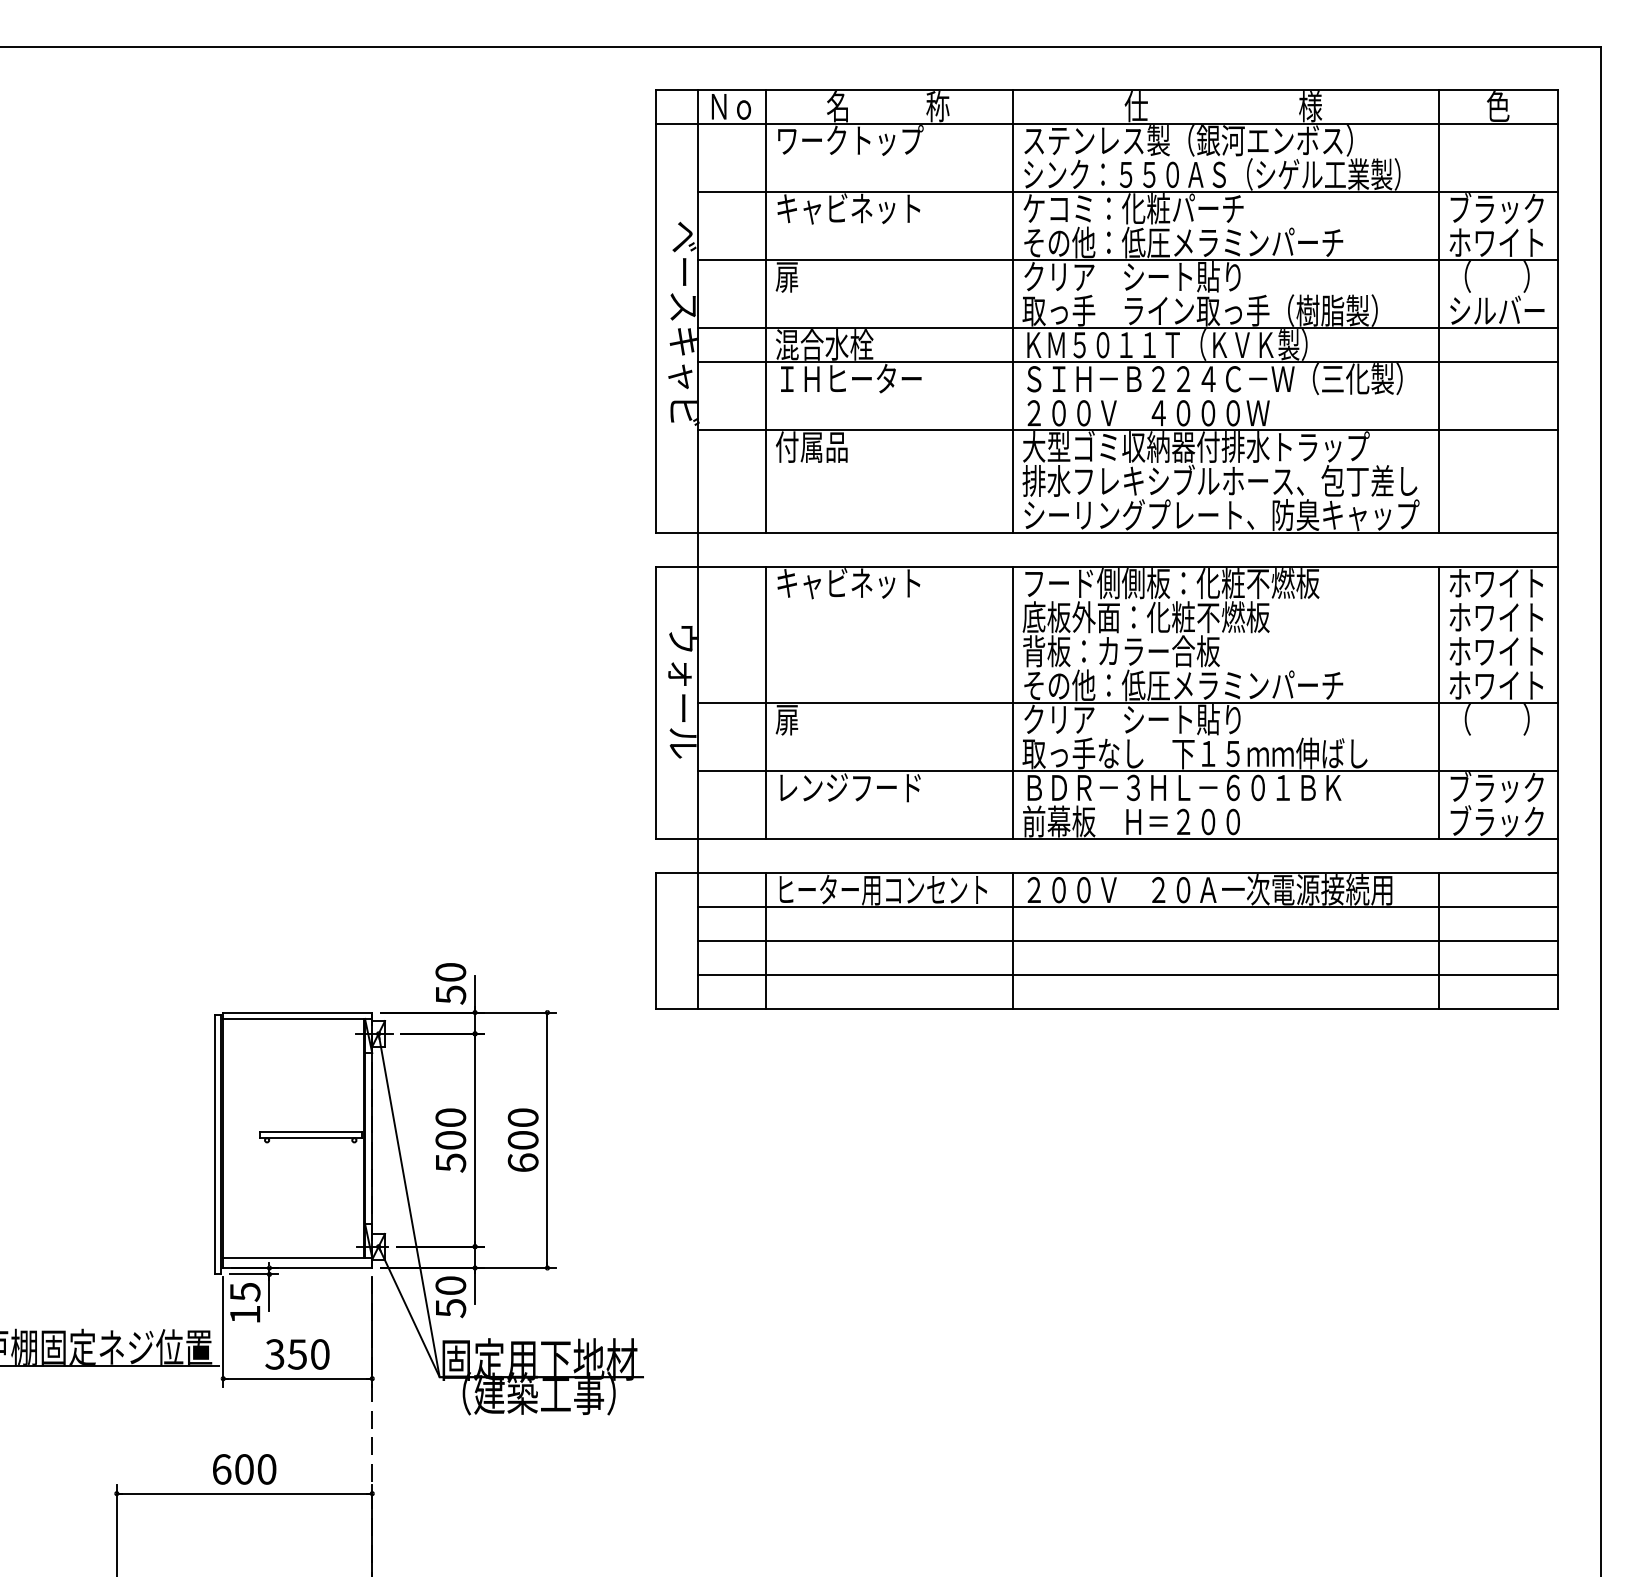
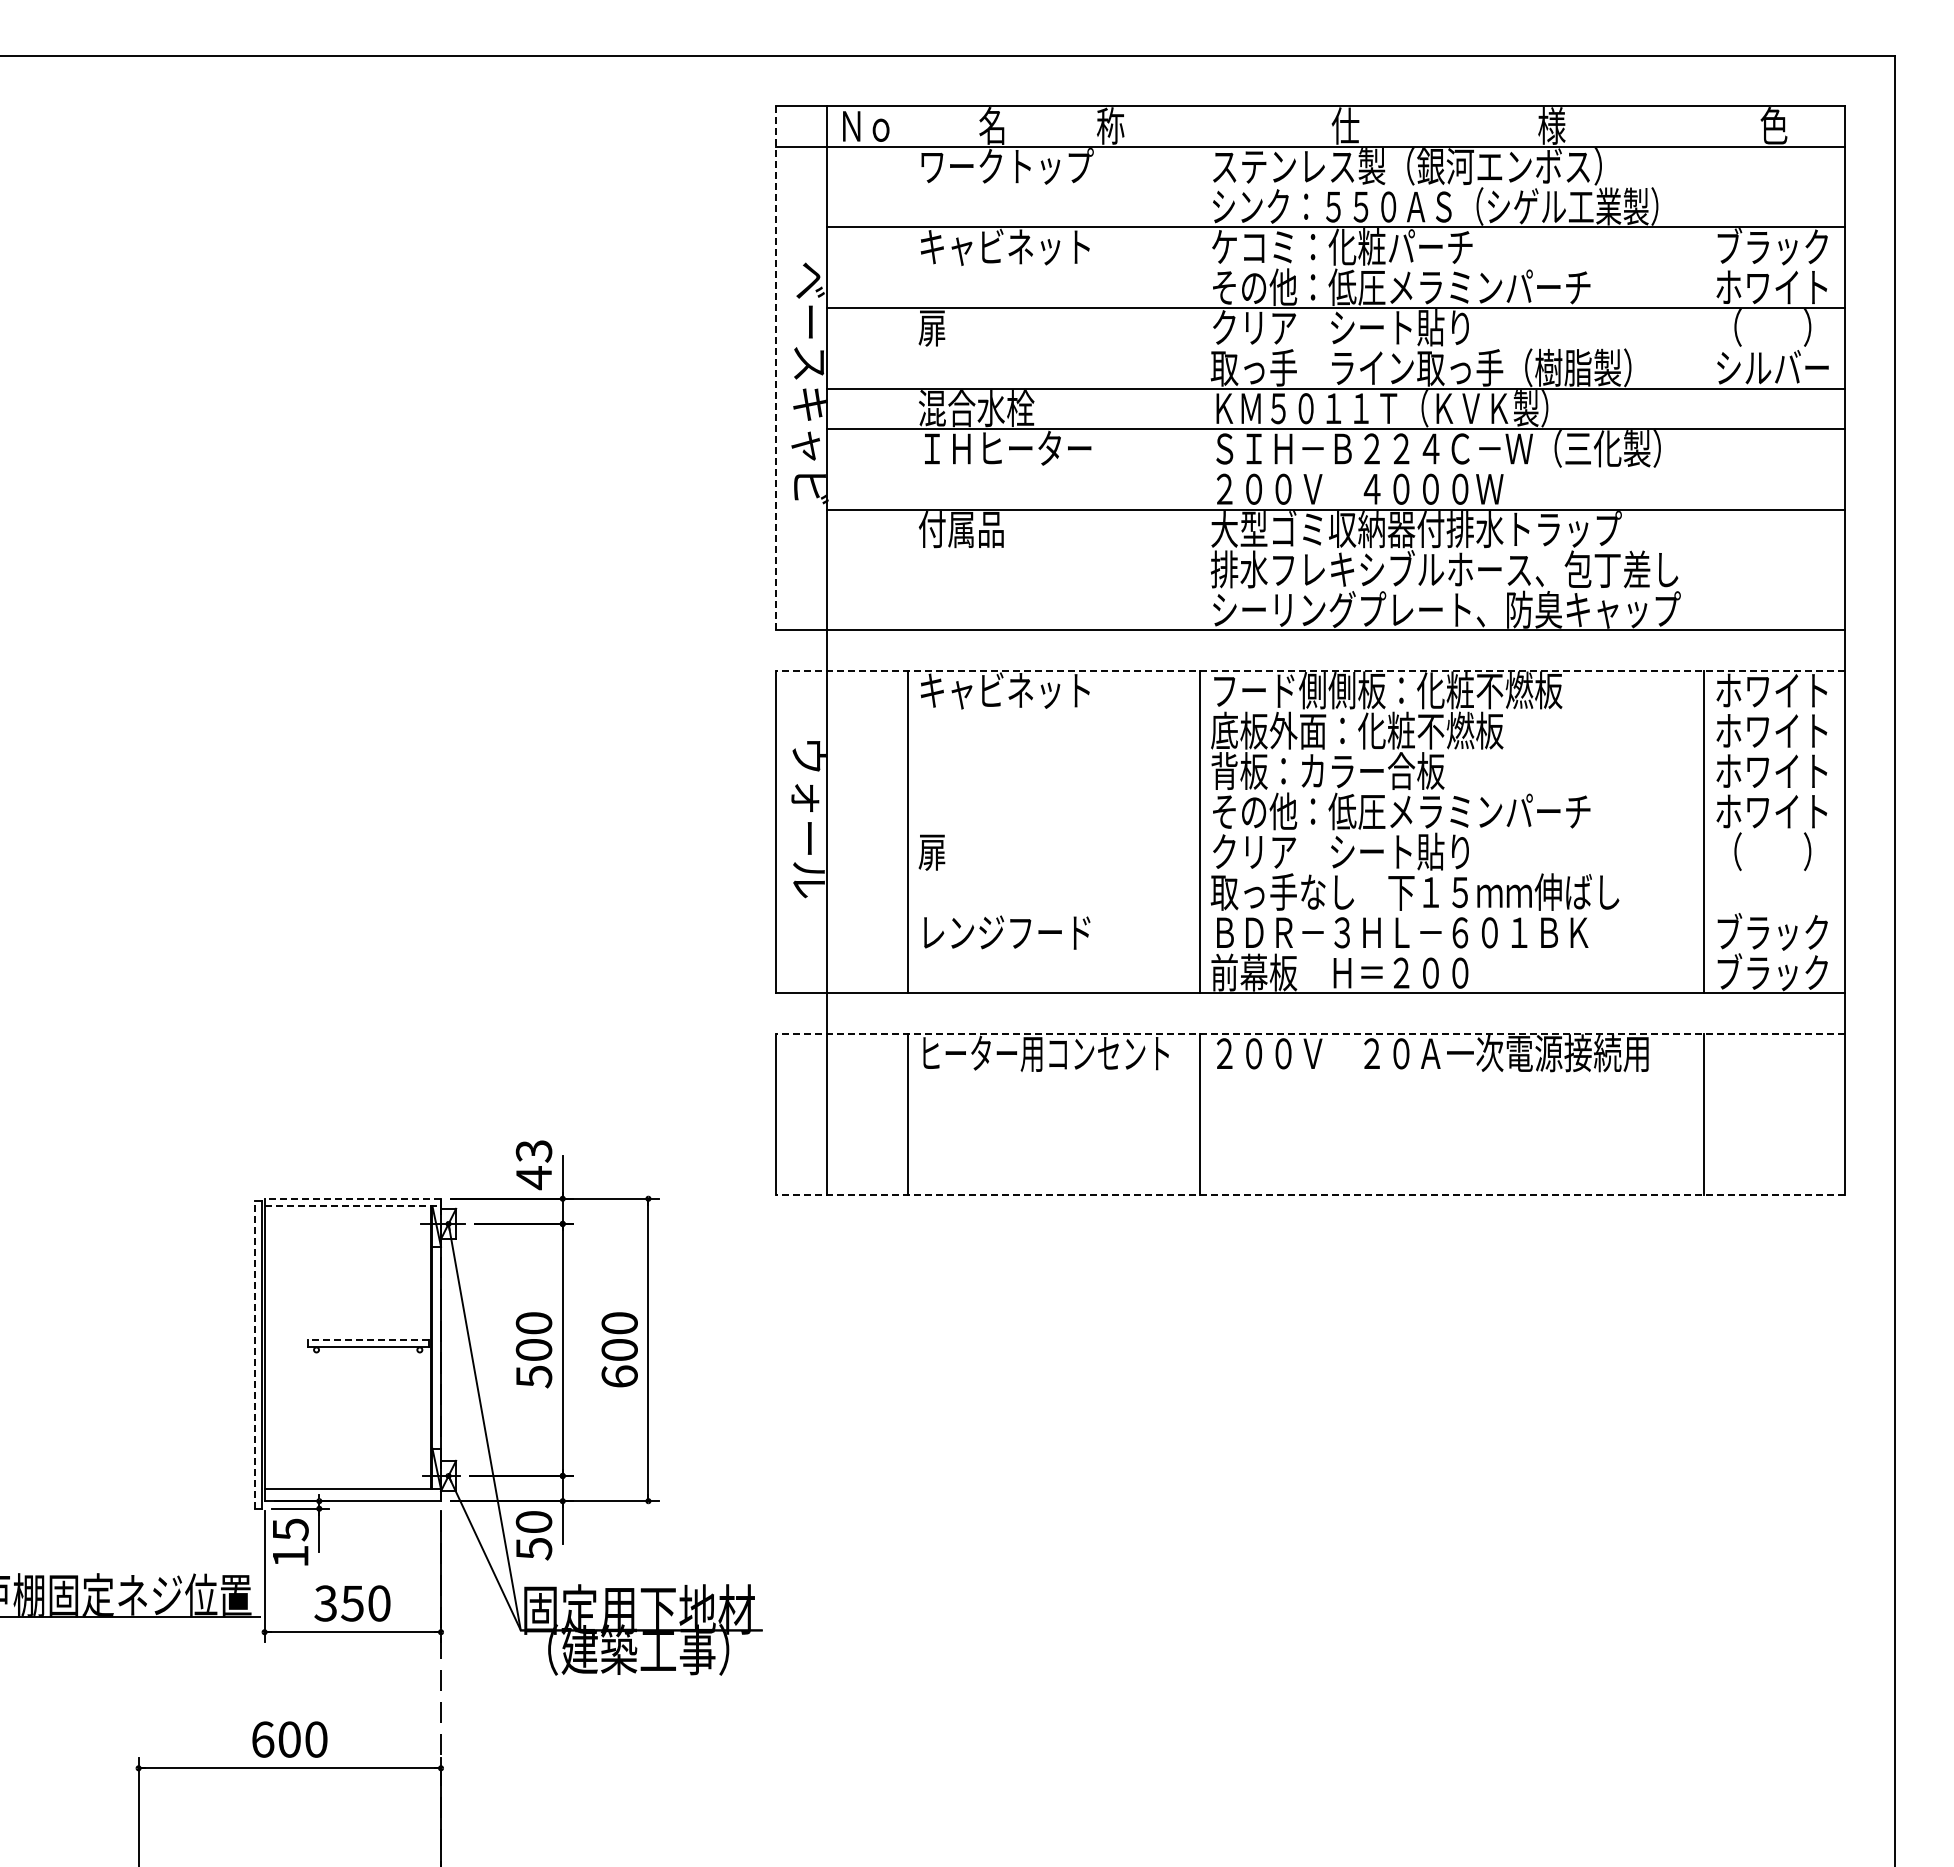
line: (655, 311) -> (776, 368), solid -> dashed
line: (766, 311) -> (907, 368), removed
line: (1012, 311) -> (1199, 368), removed
line: (1438, 311) -> (1703, 368), removed
line: (1106, 566) -> (1310, 670), solid -> dashed
line: (1127, 703) -> (1335, 832), removed
line: (1127, 770) -> (1335, 912), removed
line: (1106, 872) -> (1310, 1033), solid -> dashed
line: (1127, 907) -> (1335, 1074), removed
line: (1127, 941) -> (1335, 1114), removed
line: (1127, 975) -> (1335, 1154), removed
text: (451, 984) -> (534, 1165), 50 -> 43
line: (1106, 1008) -> (1310, 1194), solid -> dashed
line: (297, 1012) -> (352, 1198), solid -> dashed
line: (298, 1019) -> (353, 1206), solid -> dashed
line: (310, 1131) -> (367, 1339), solid -> dashed
line: (214, 1144) -> (254, 1355), solid -> dashed

